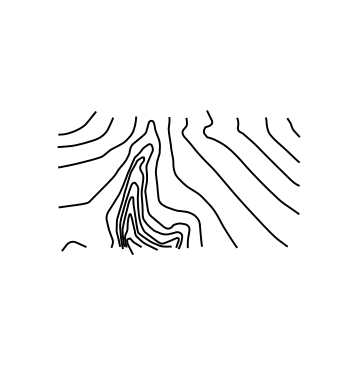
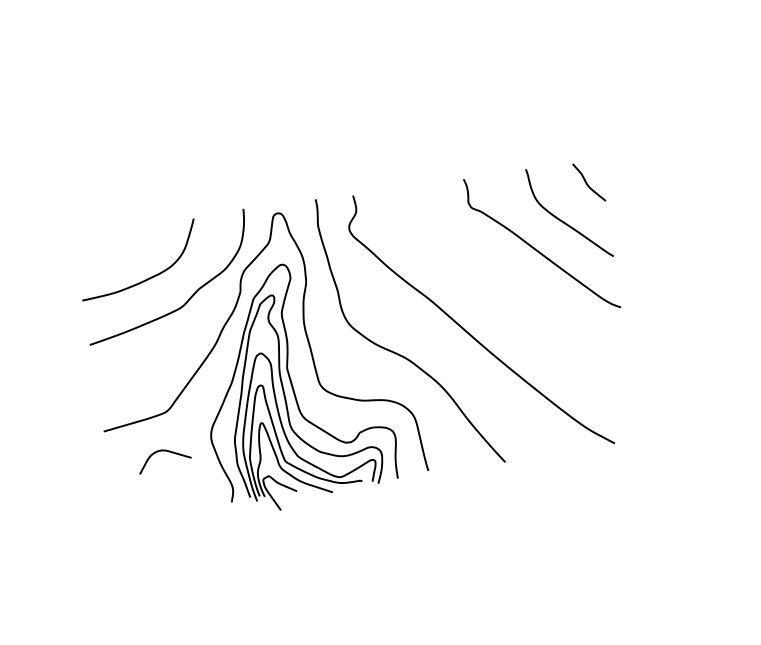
curve: (79, 127) -> (123, 250), removed
curve: (247, 166) -> (501, 281), removed
curve: (75, 243) -> (166, 453), moved

